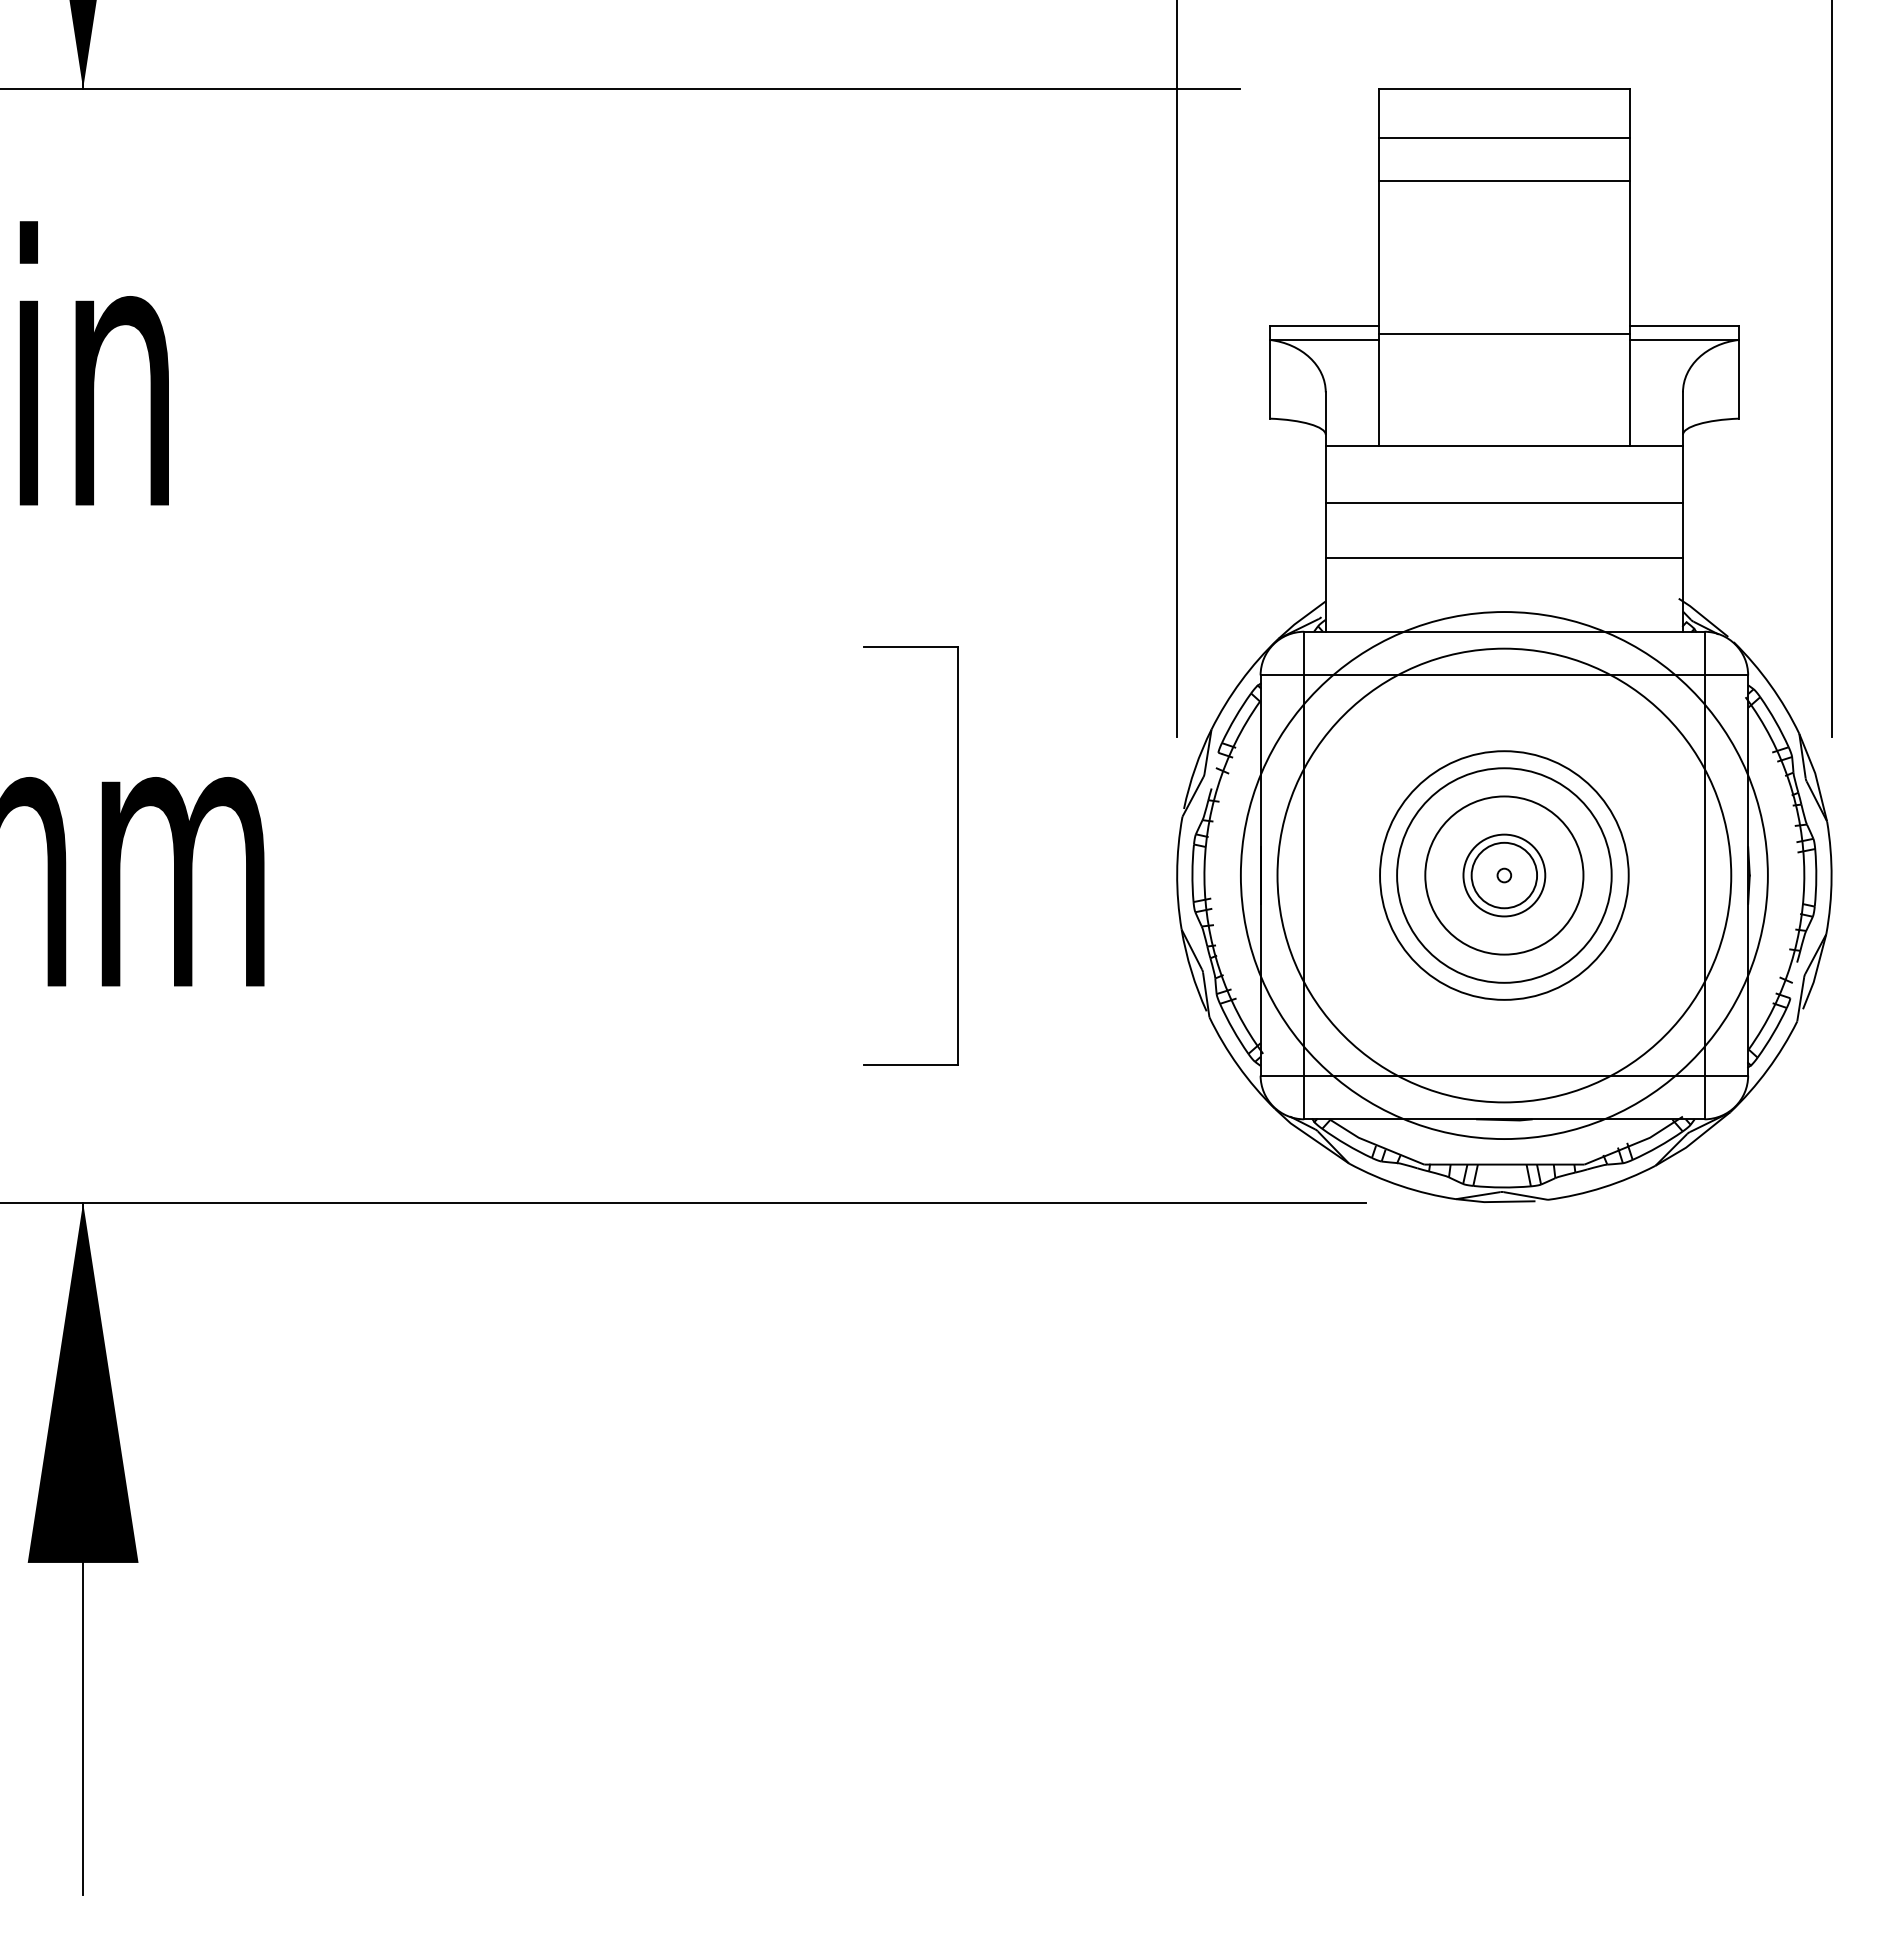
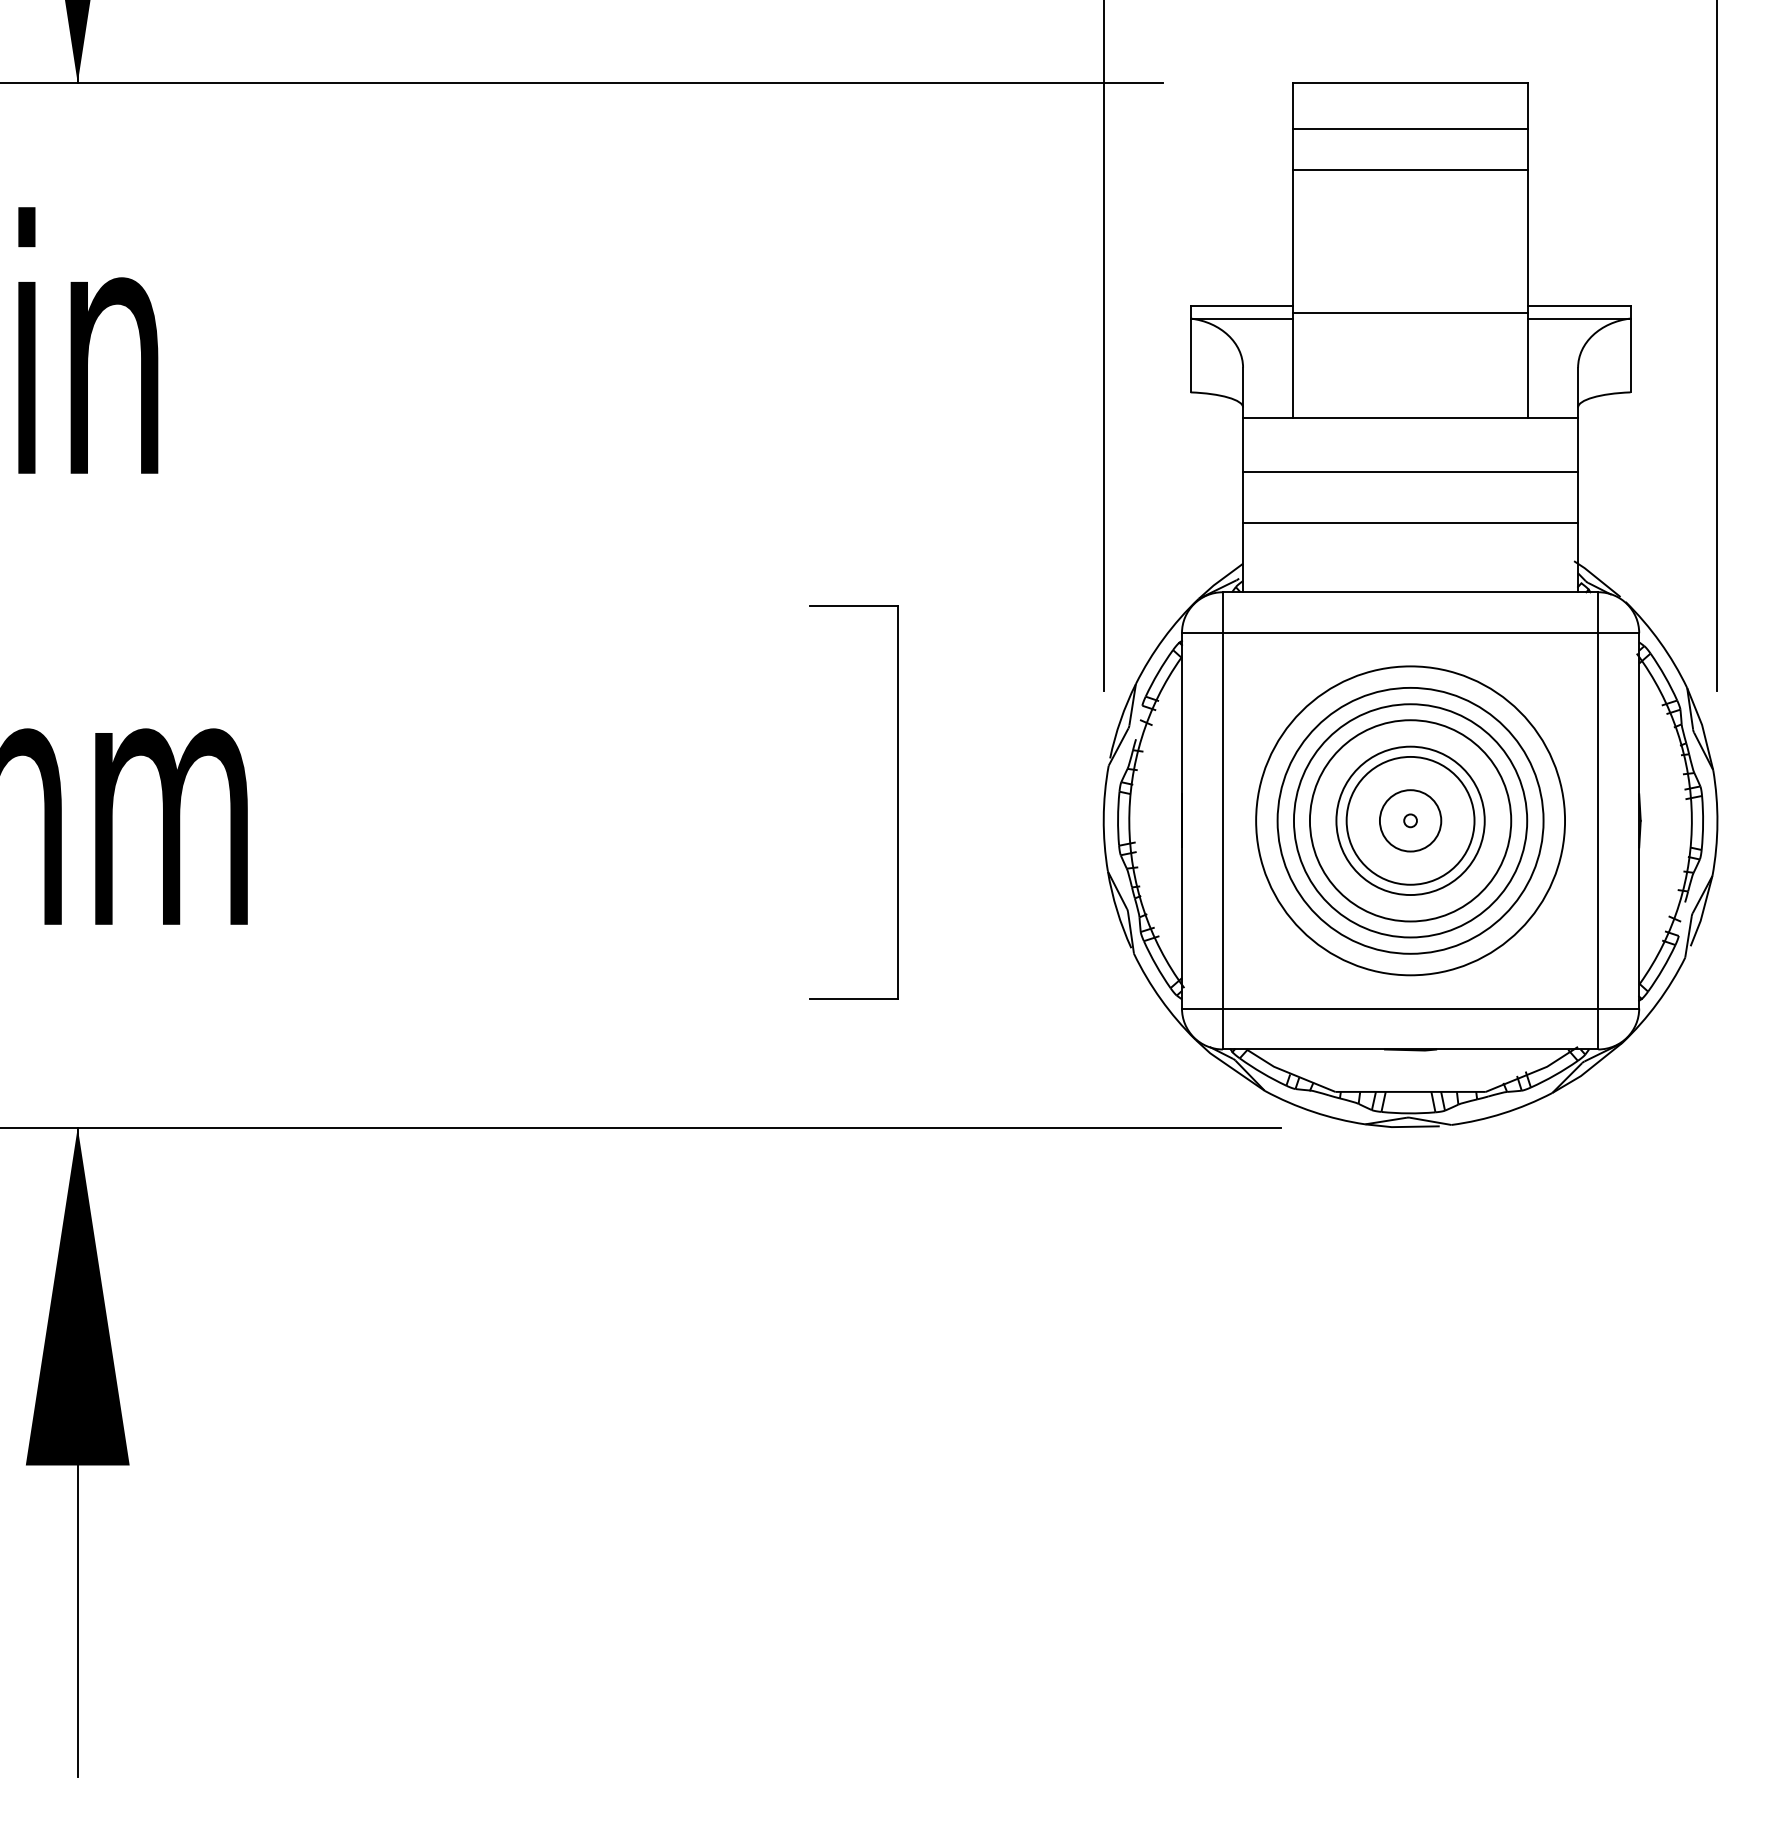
circle: (1504, 875) -> (1410, 820), size x0.62
circle: (1504, 875) -> (1410, 820), size x0.62
circle: (1504, 875) -> (1410, 820), size x1.67

